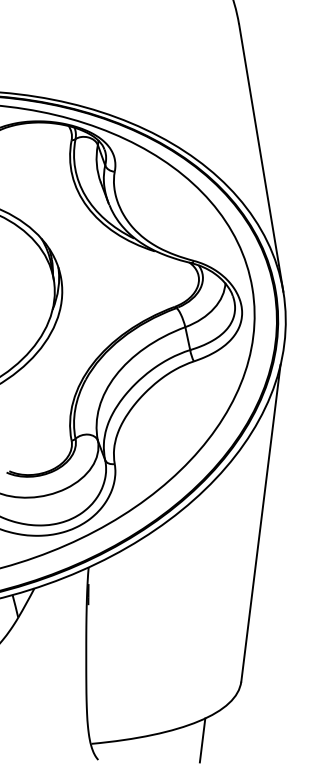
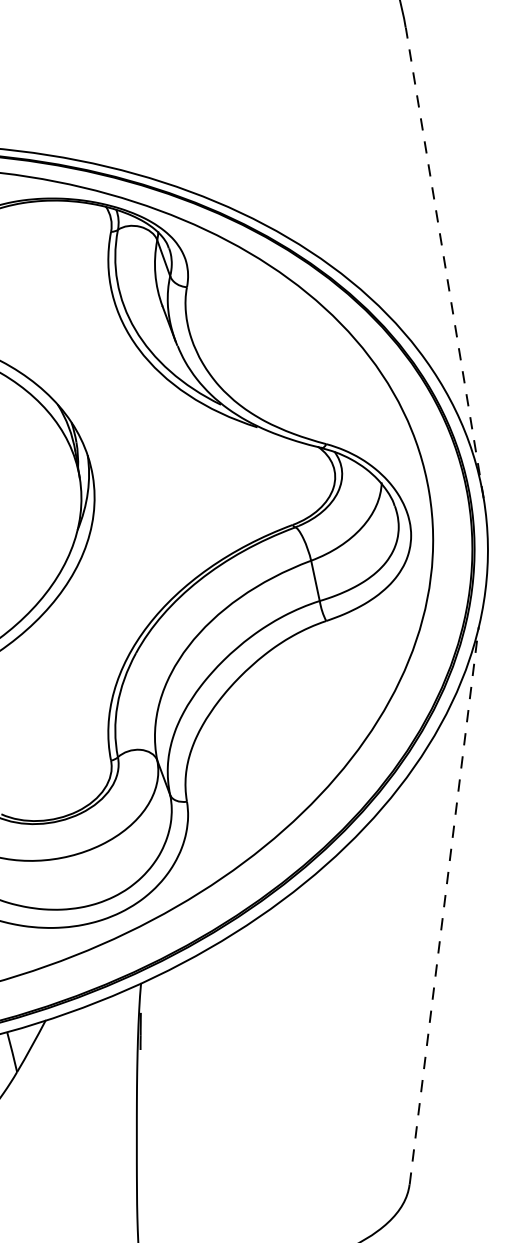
line: (261, 157) -> (445, 262), solid -> dashed
line: (260, 523) -> (443, 906), solid -> dashed

